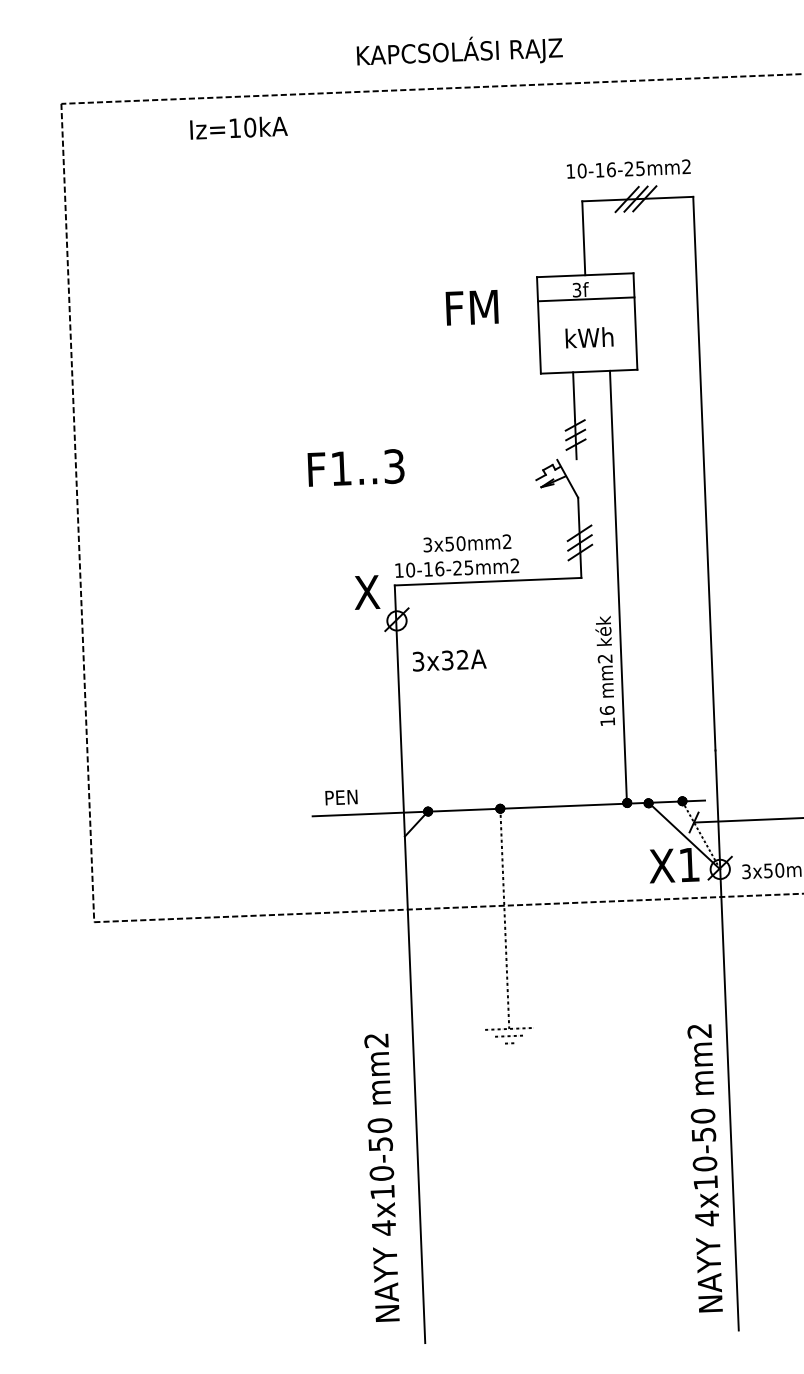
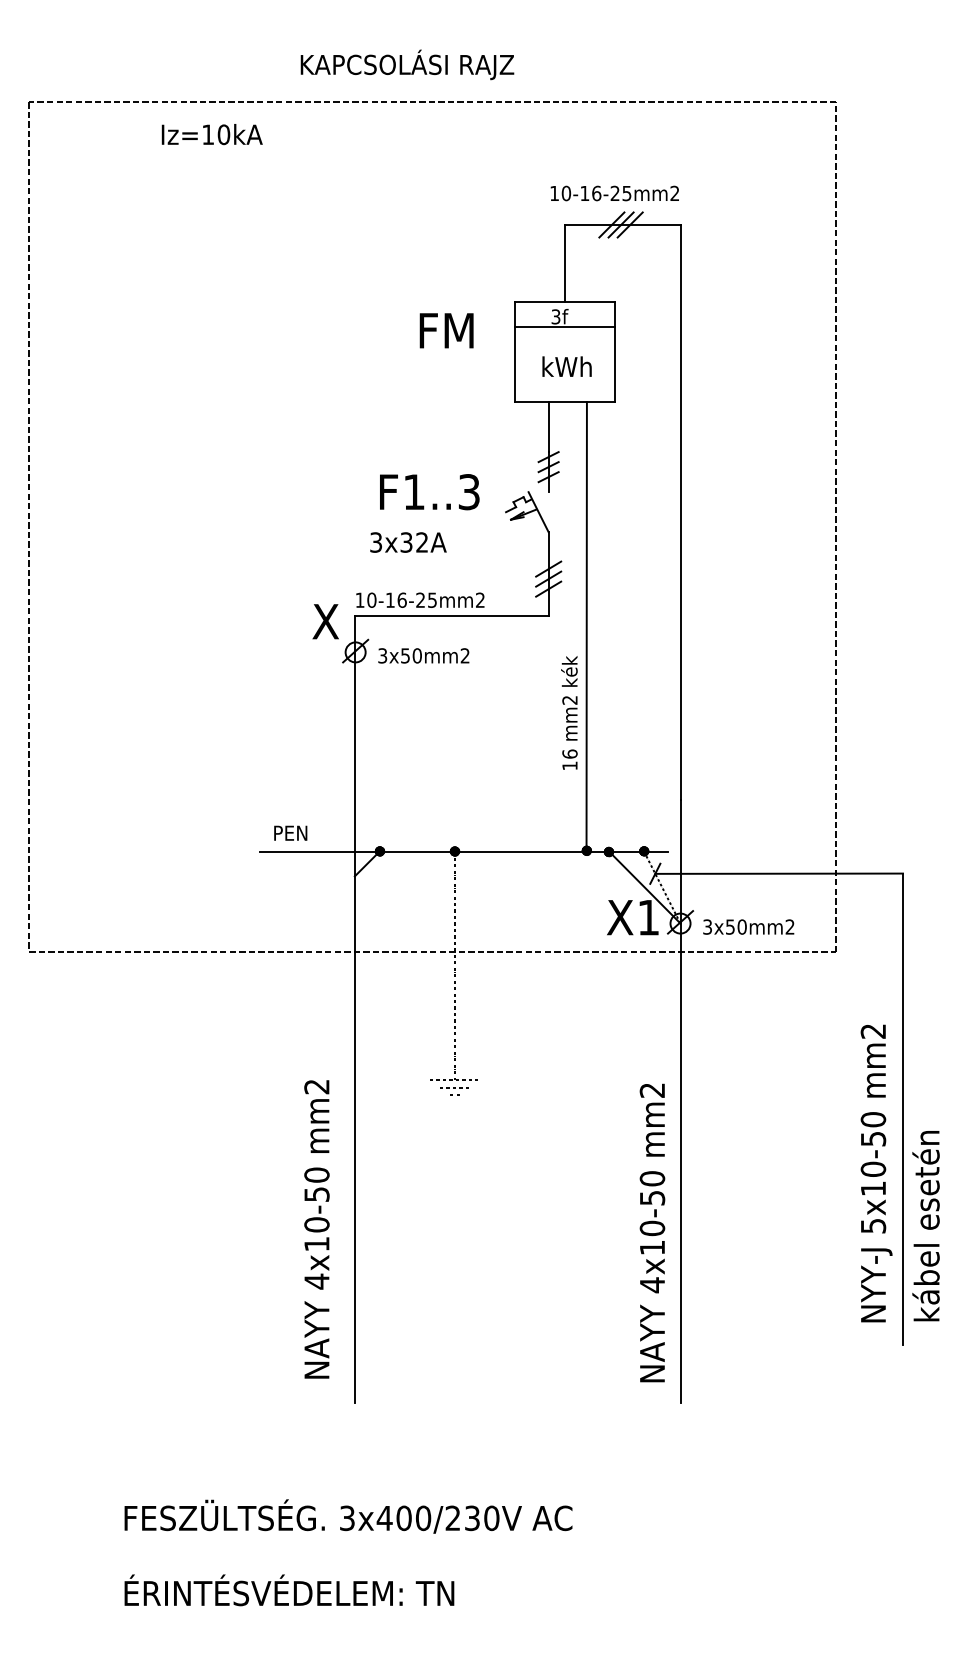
text: (459, 51) -> (407, 64), moved
text: (356, 468) -> (429, 492), moved
text: (467, 542) -> (423, 655), moved
text: (449, 660) -> (408, 542), moved

